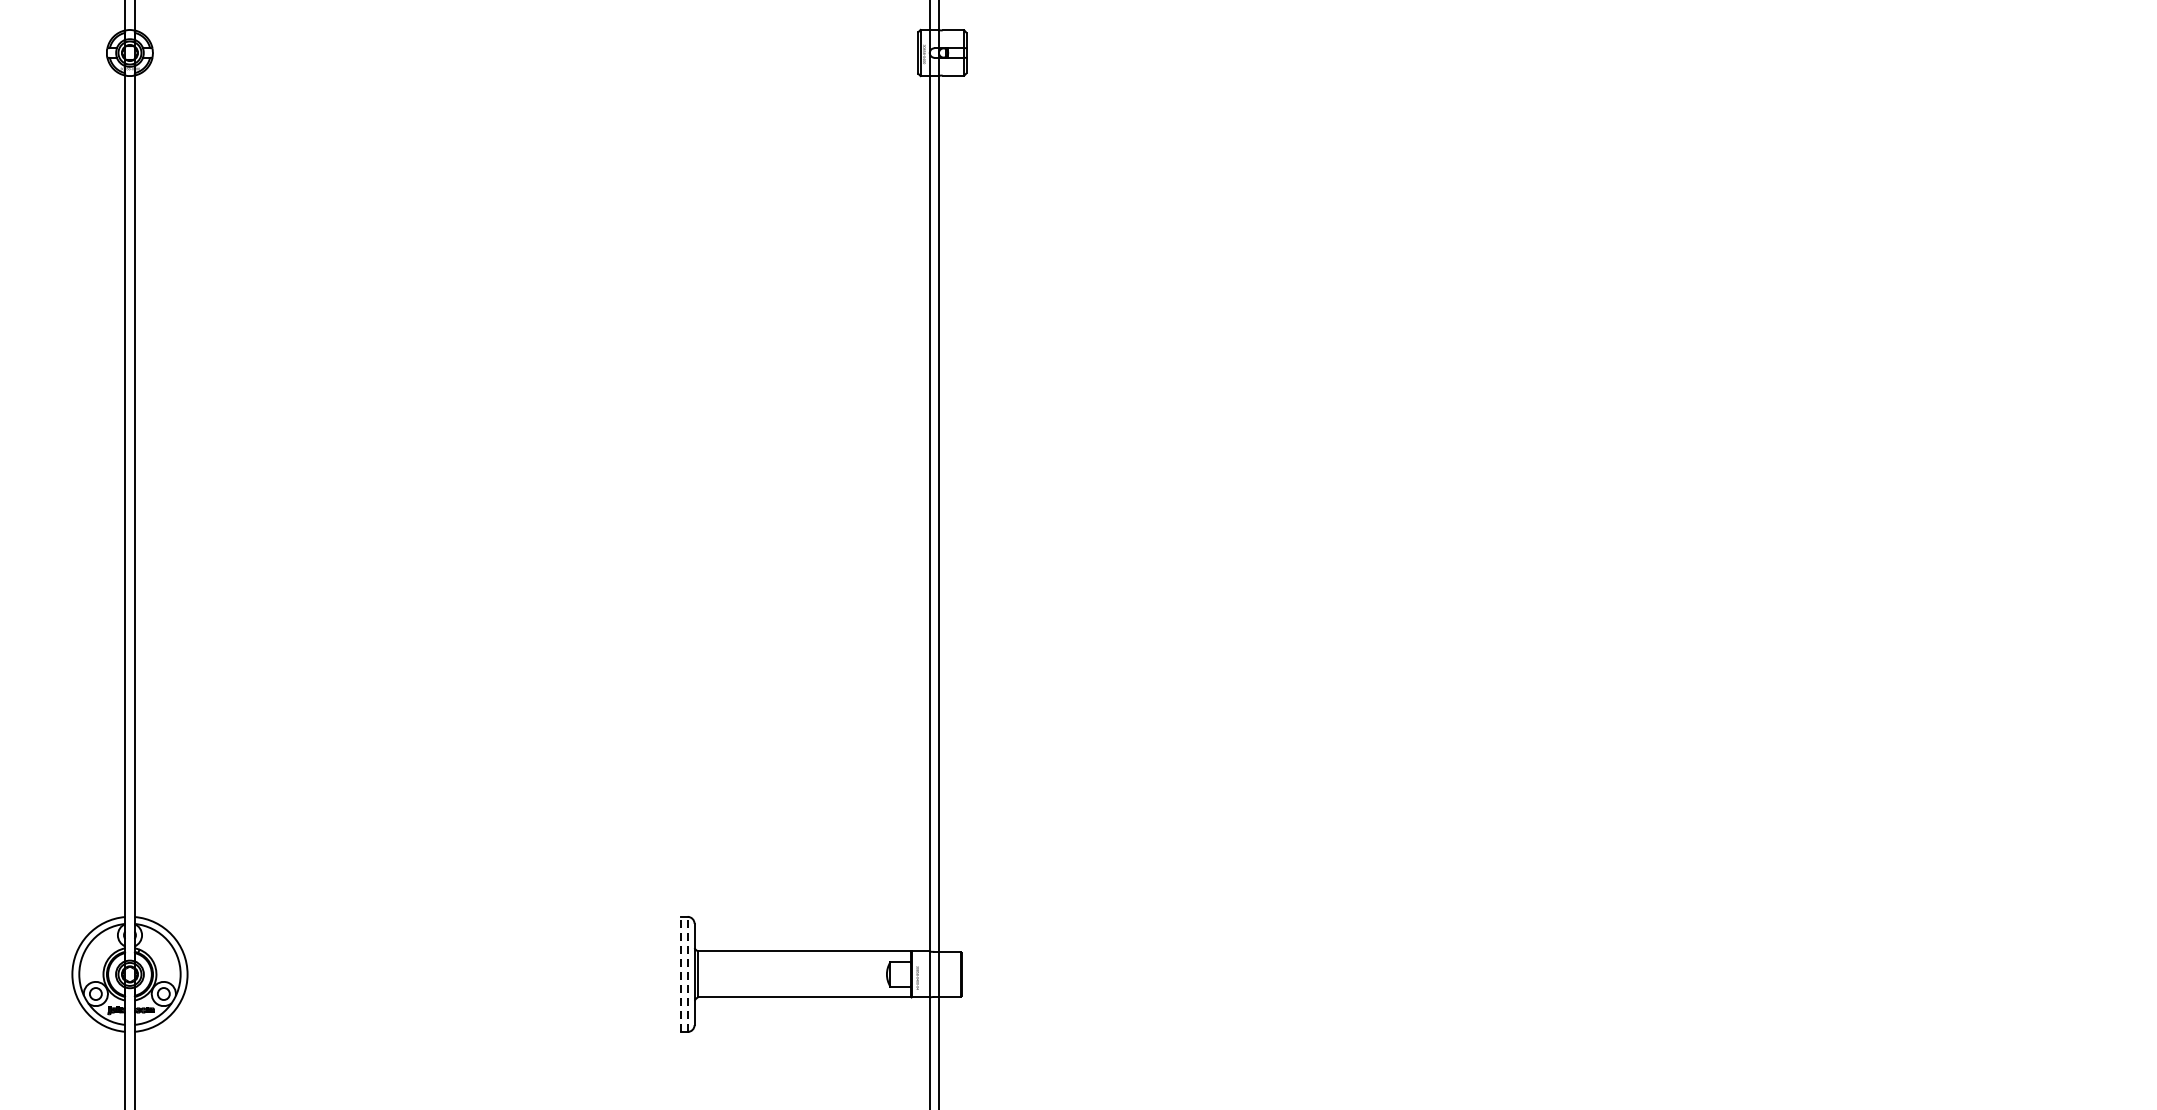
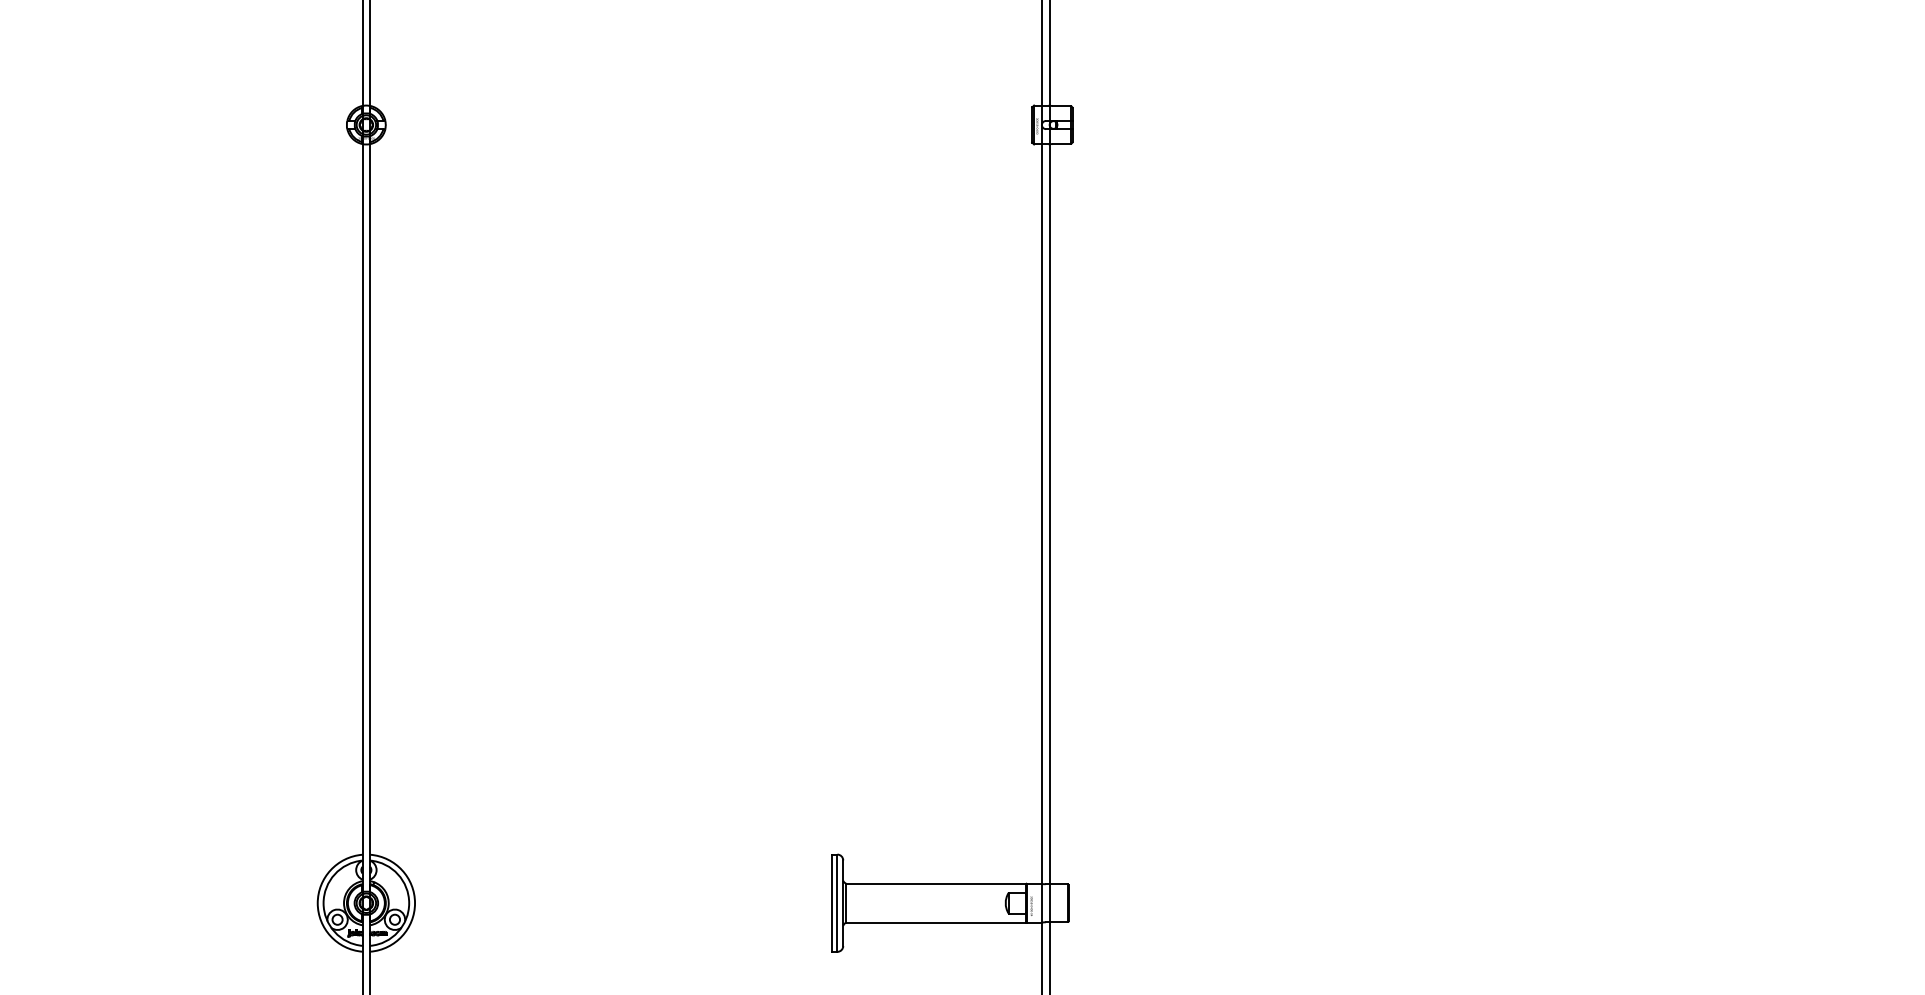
line: (680, 974) -> (831, 903), dashed -> solid
line: (687, 974) -> (837, 903), dashed -> solid

